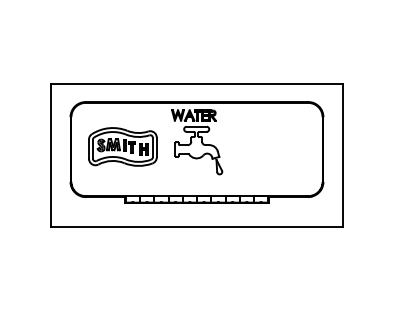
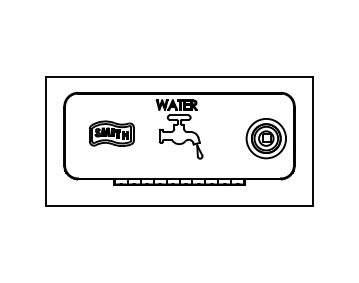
part: (122, 146) -> (111, 133), size x0.71
part: (291, 151) -> (265, 137), added

